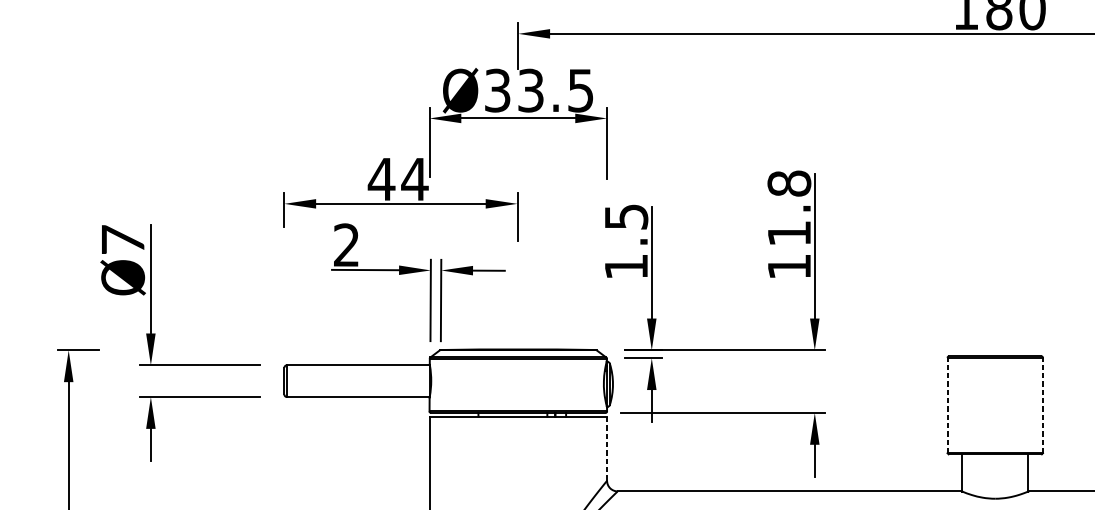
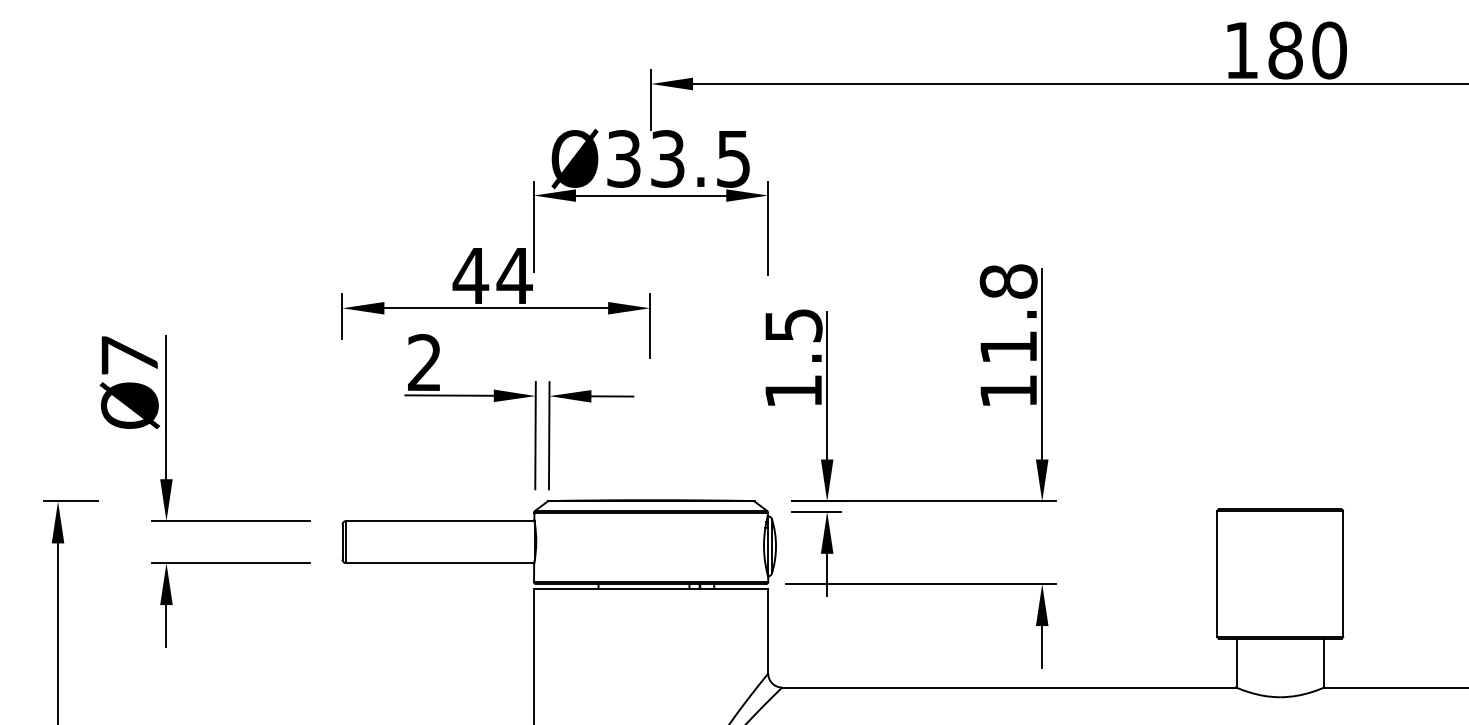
line: (947, 405) -> (1217, 574), dashed -> solid
line: (1043, 405) -> (1343, 574), dashed -> solid
line: (607, 448) -> (768, 630), dashed -> solid

